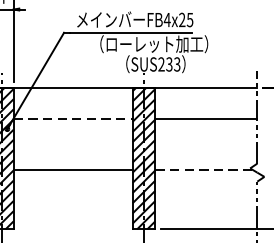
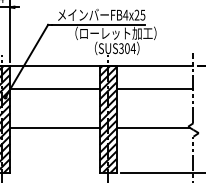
text: (169, 64) -> (127, 48), SUS233 -> SUS304
line: (72, 118) -> (54, 89), dashed -> solid
line: (204, 169) -> (153, 127), dashed -> solid

